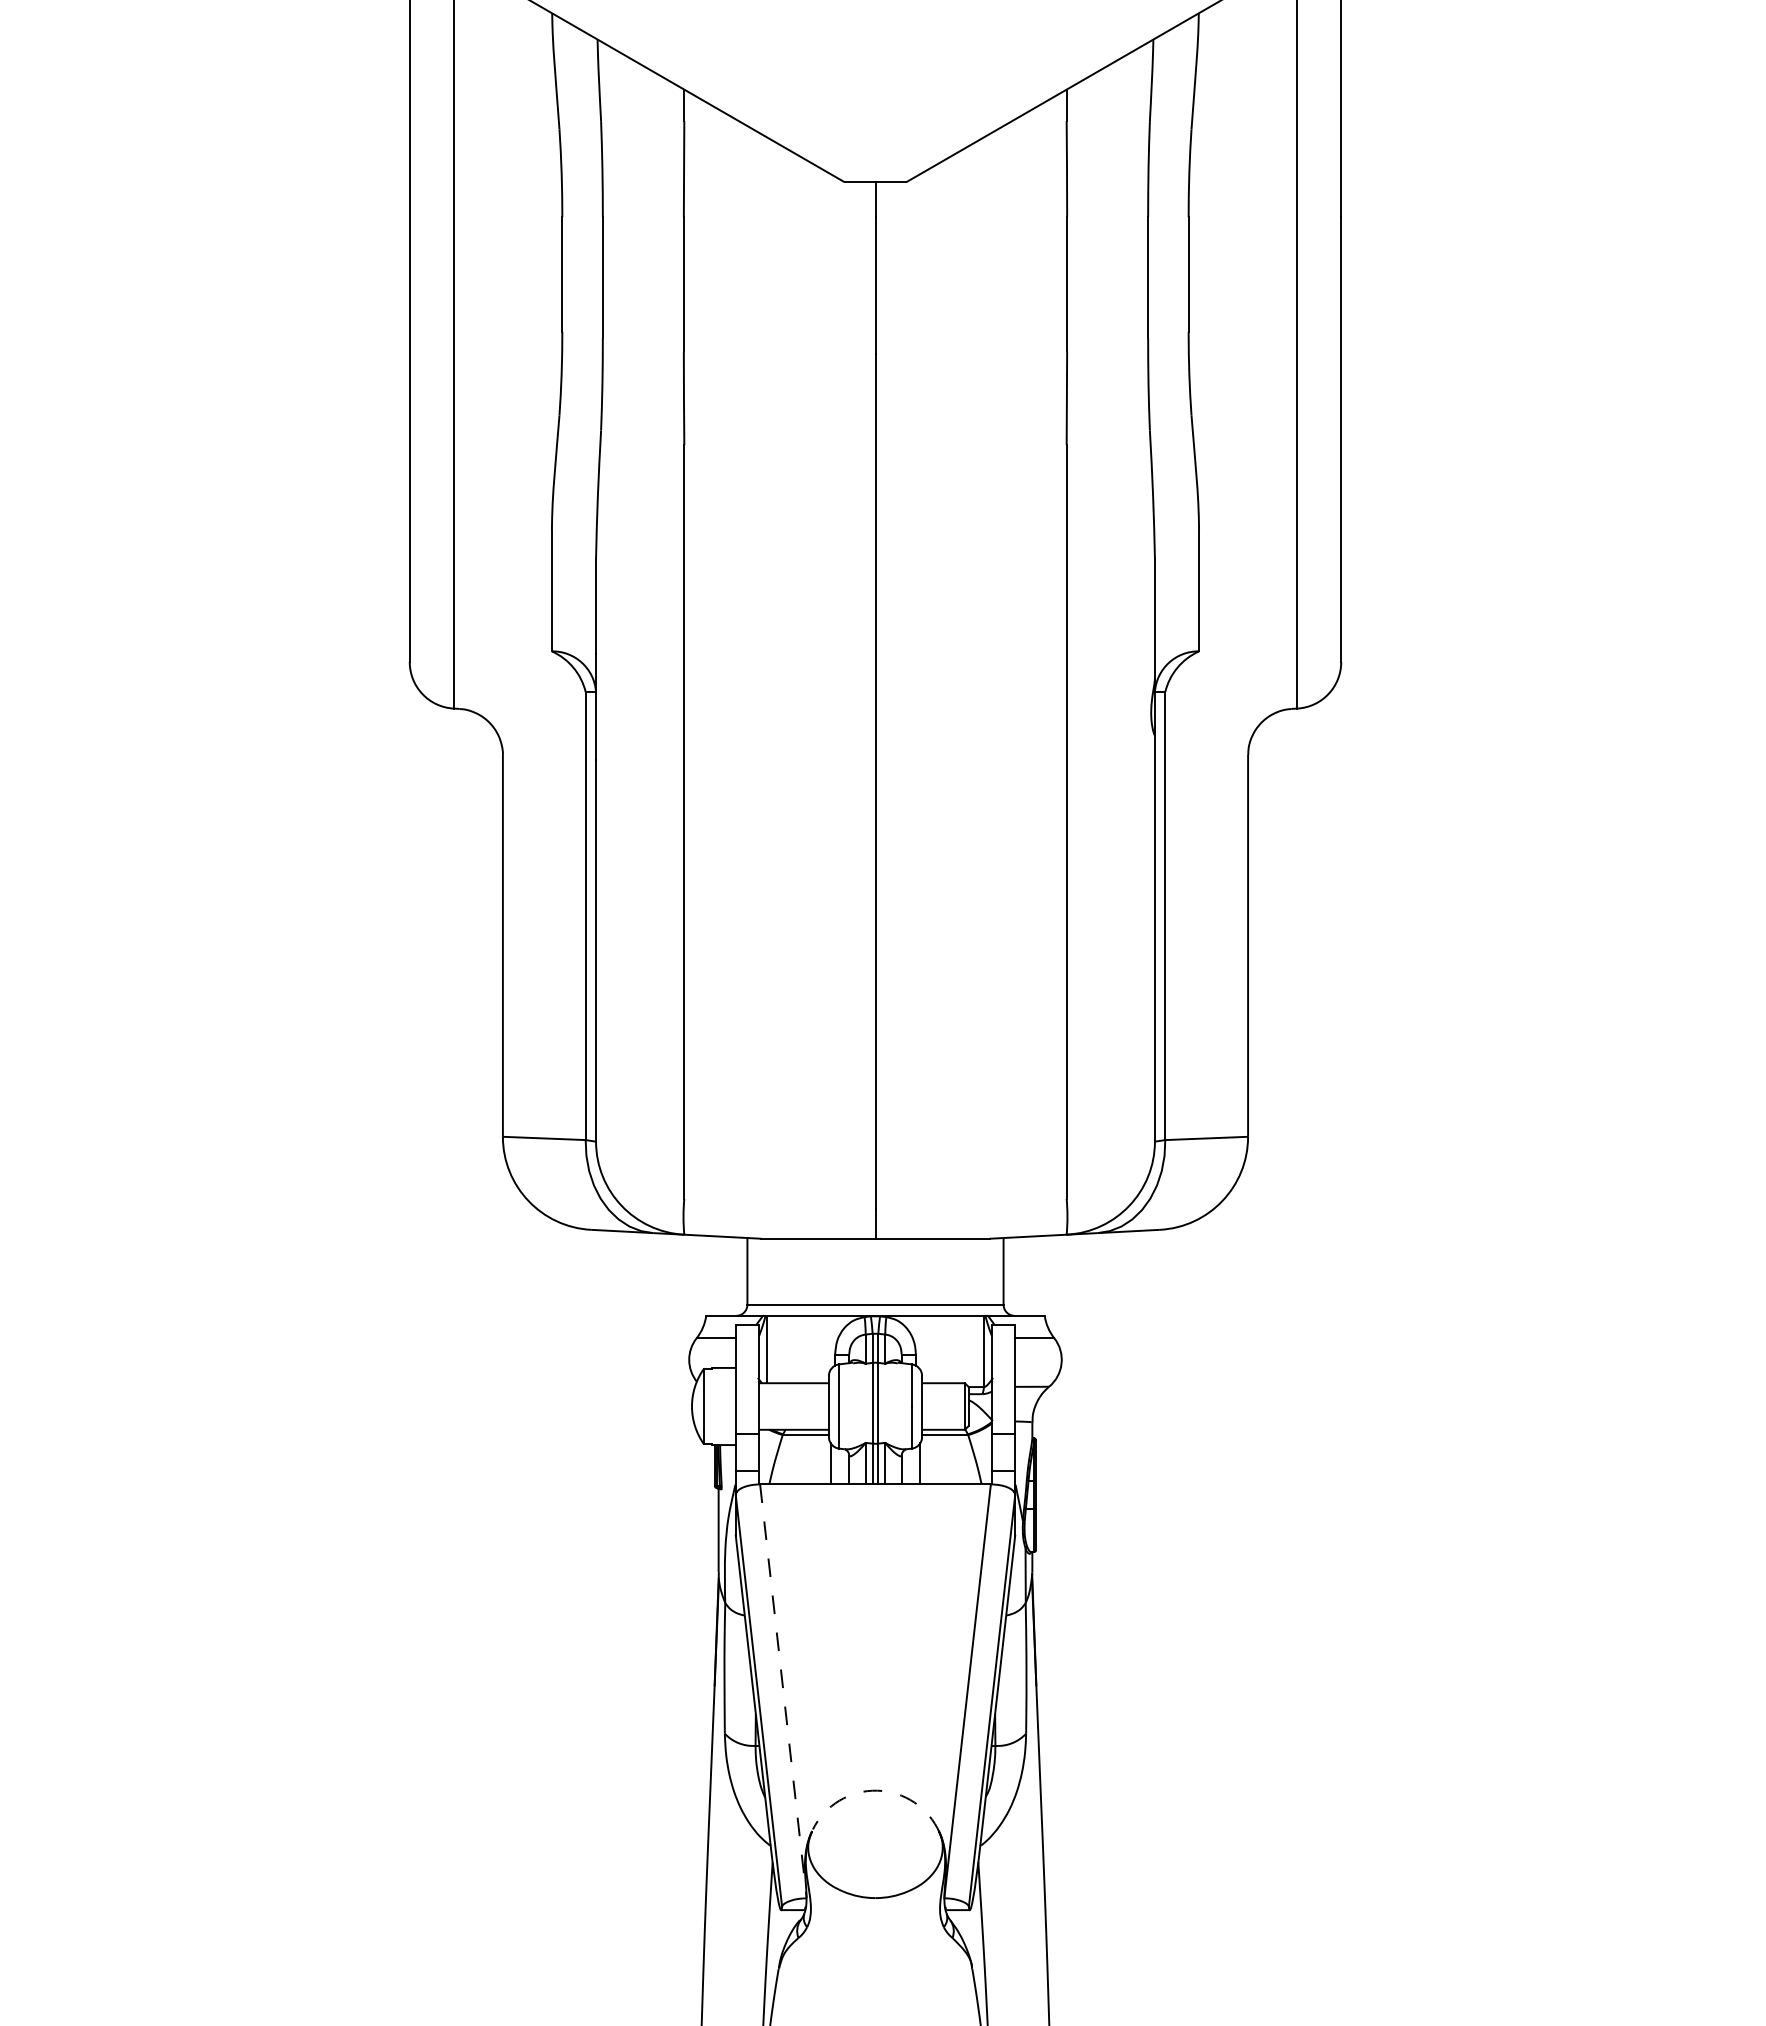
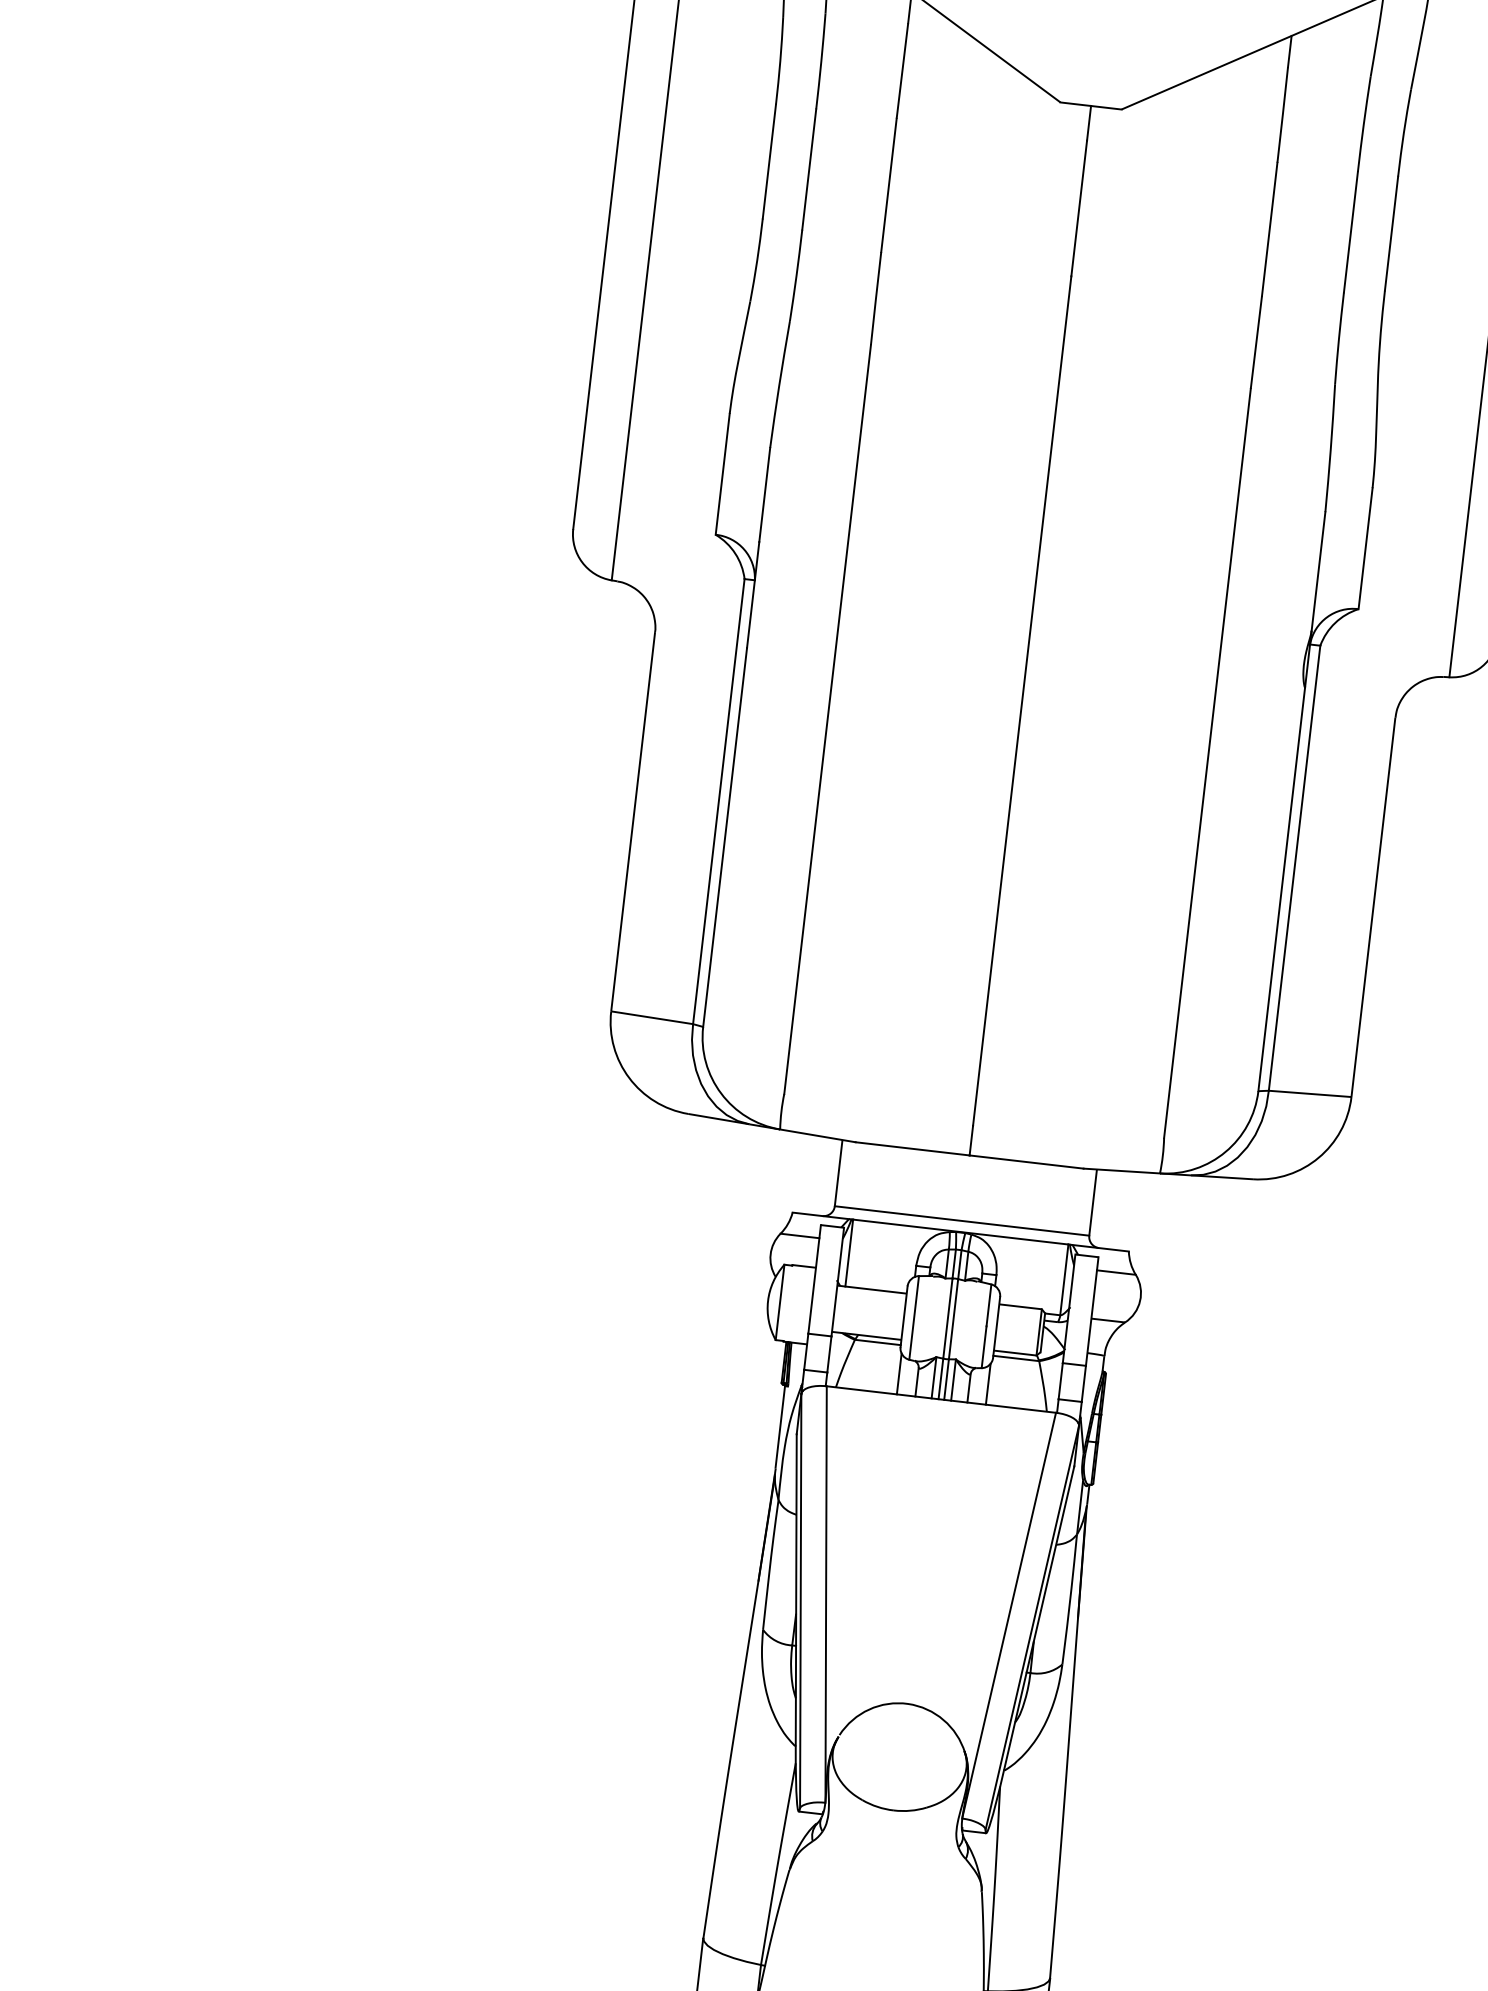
line: (783, 1691) -> (826, 1594), dashed -> solid
arc: (877, 1790) -> (908, 1703), dashed -> solid

